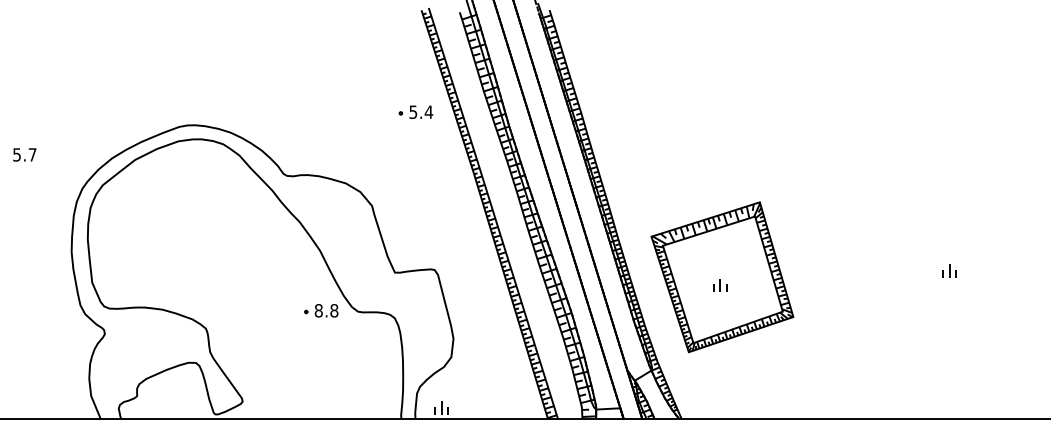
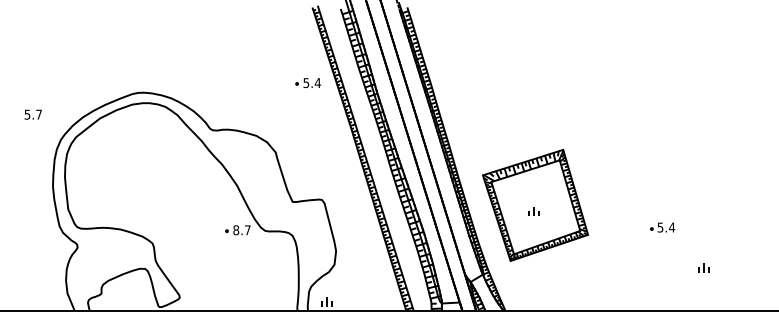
text: (23, 154) -> (32, 114), moved
part: (949, 270) -> (703, 267), moved
part: (893, 307) -> (662, 227), added
text: (333, 311) -> (247, 230), 8.8 -> 8.7

